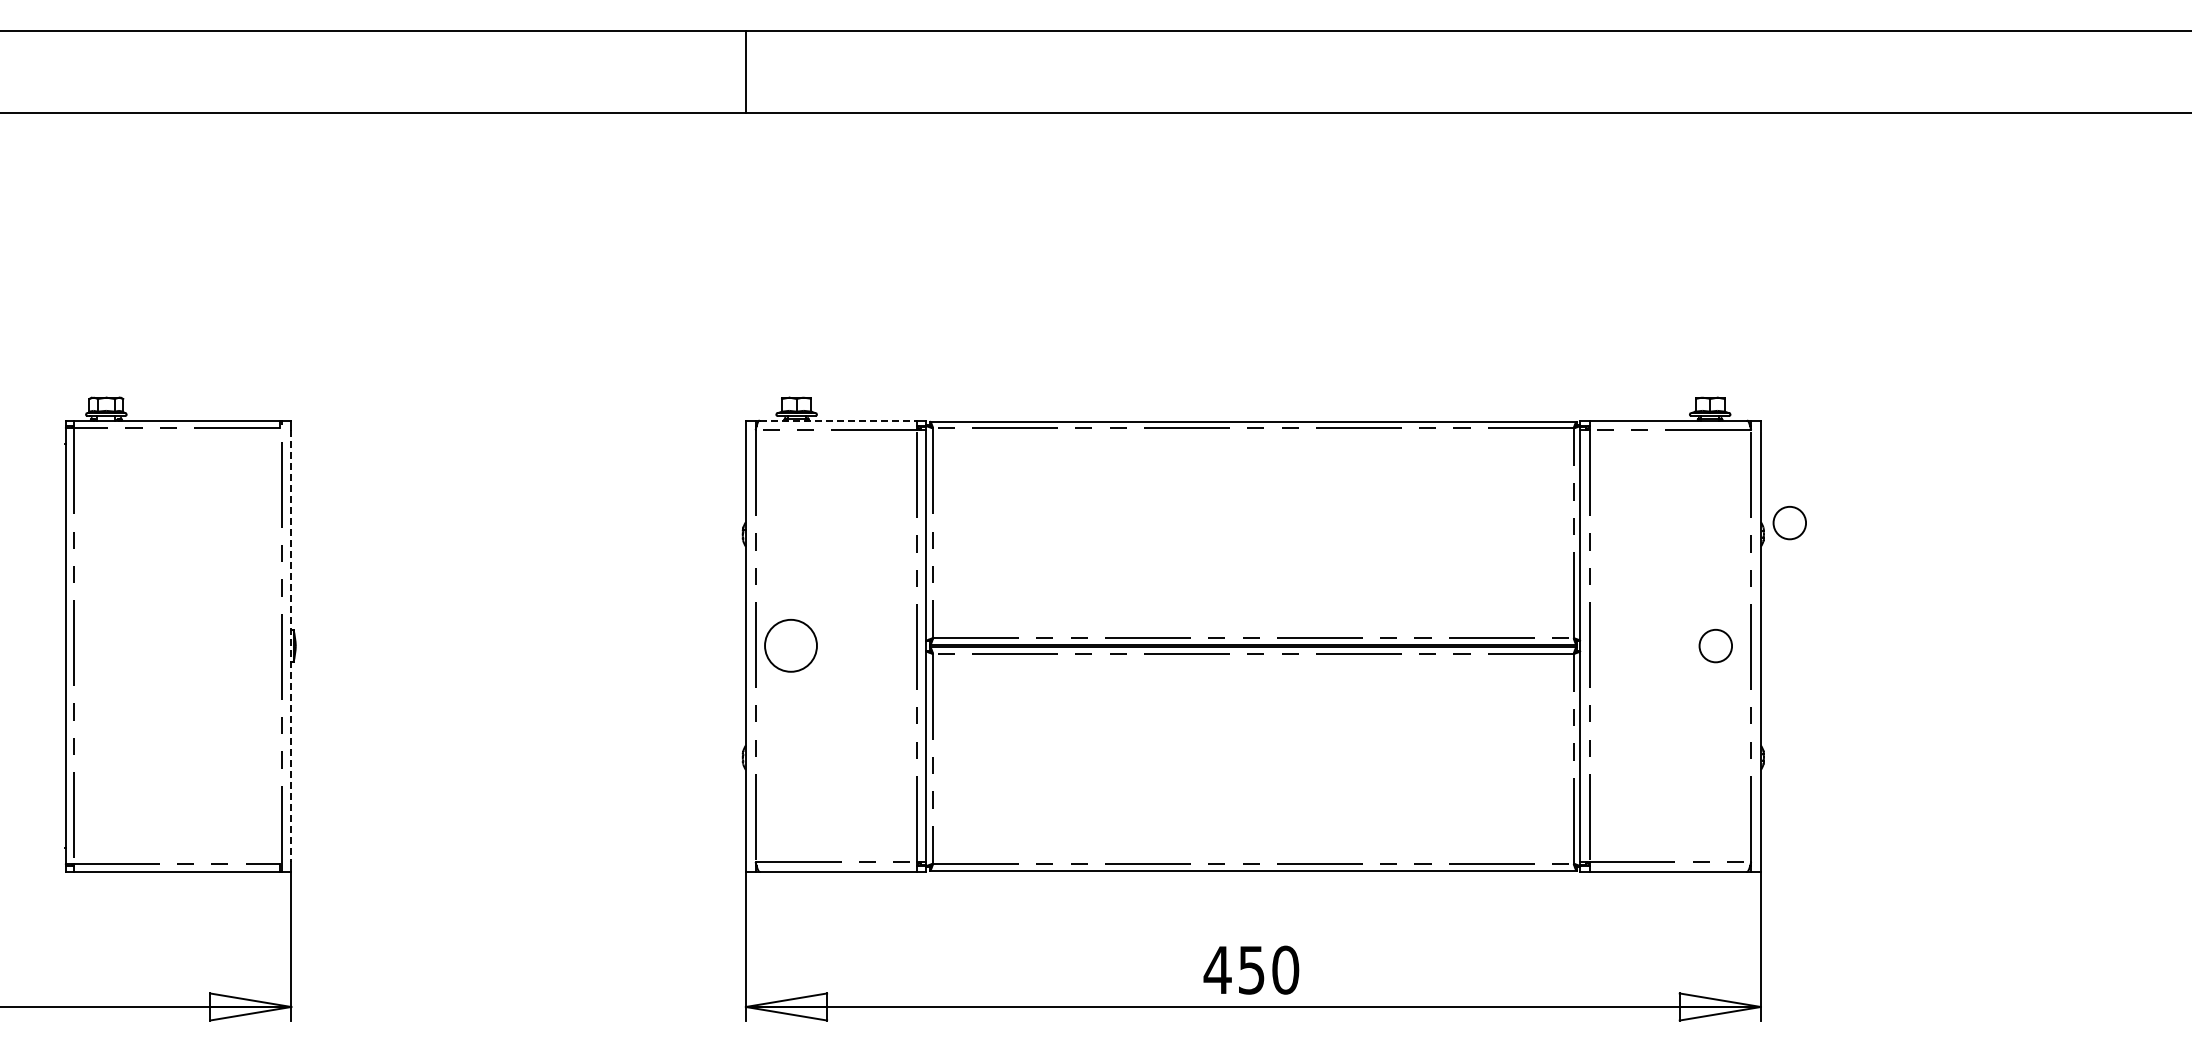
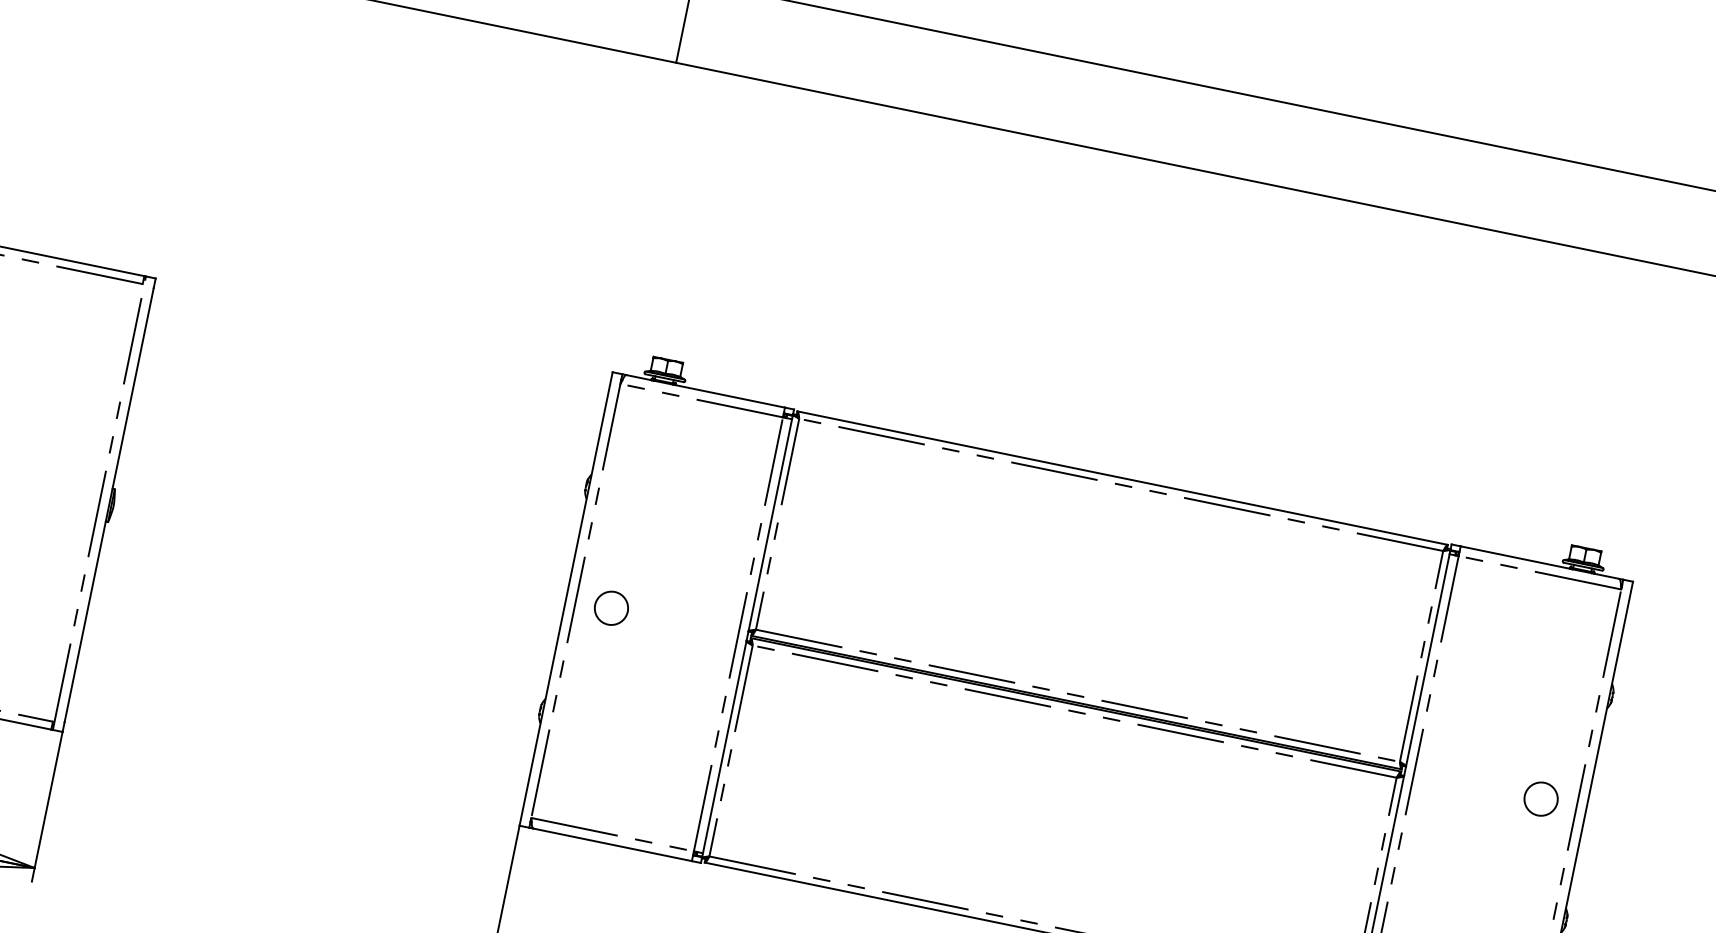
line: (838, 420) -> (705, 391), dashed -> solid
circle: (1789, 523) -> (1640, 691), removed
line: (291, 646) -> (109, 505), dashed -> solid
circle: (790, 646) -> (610, 608), size x0.62

